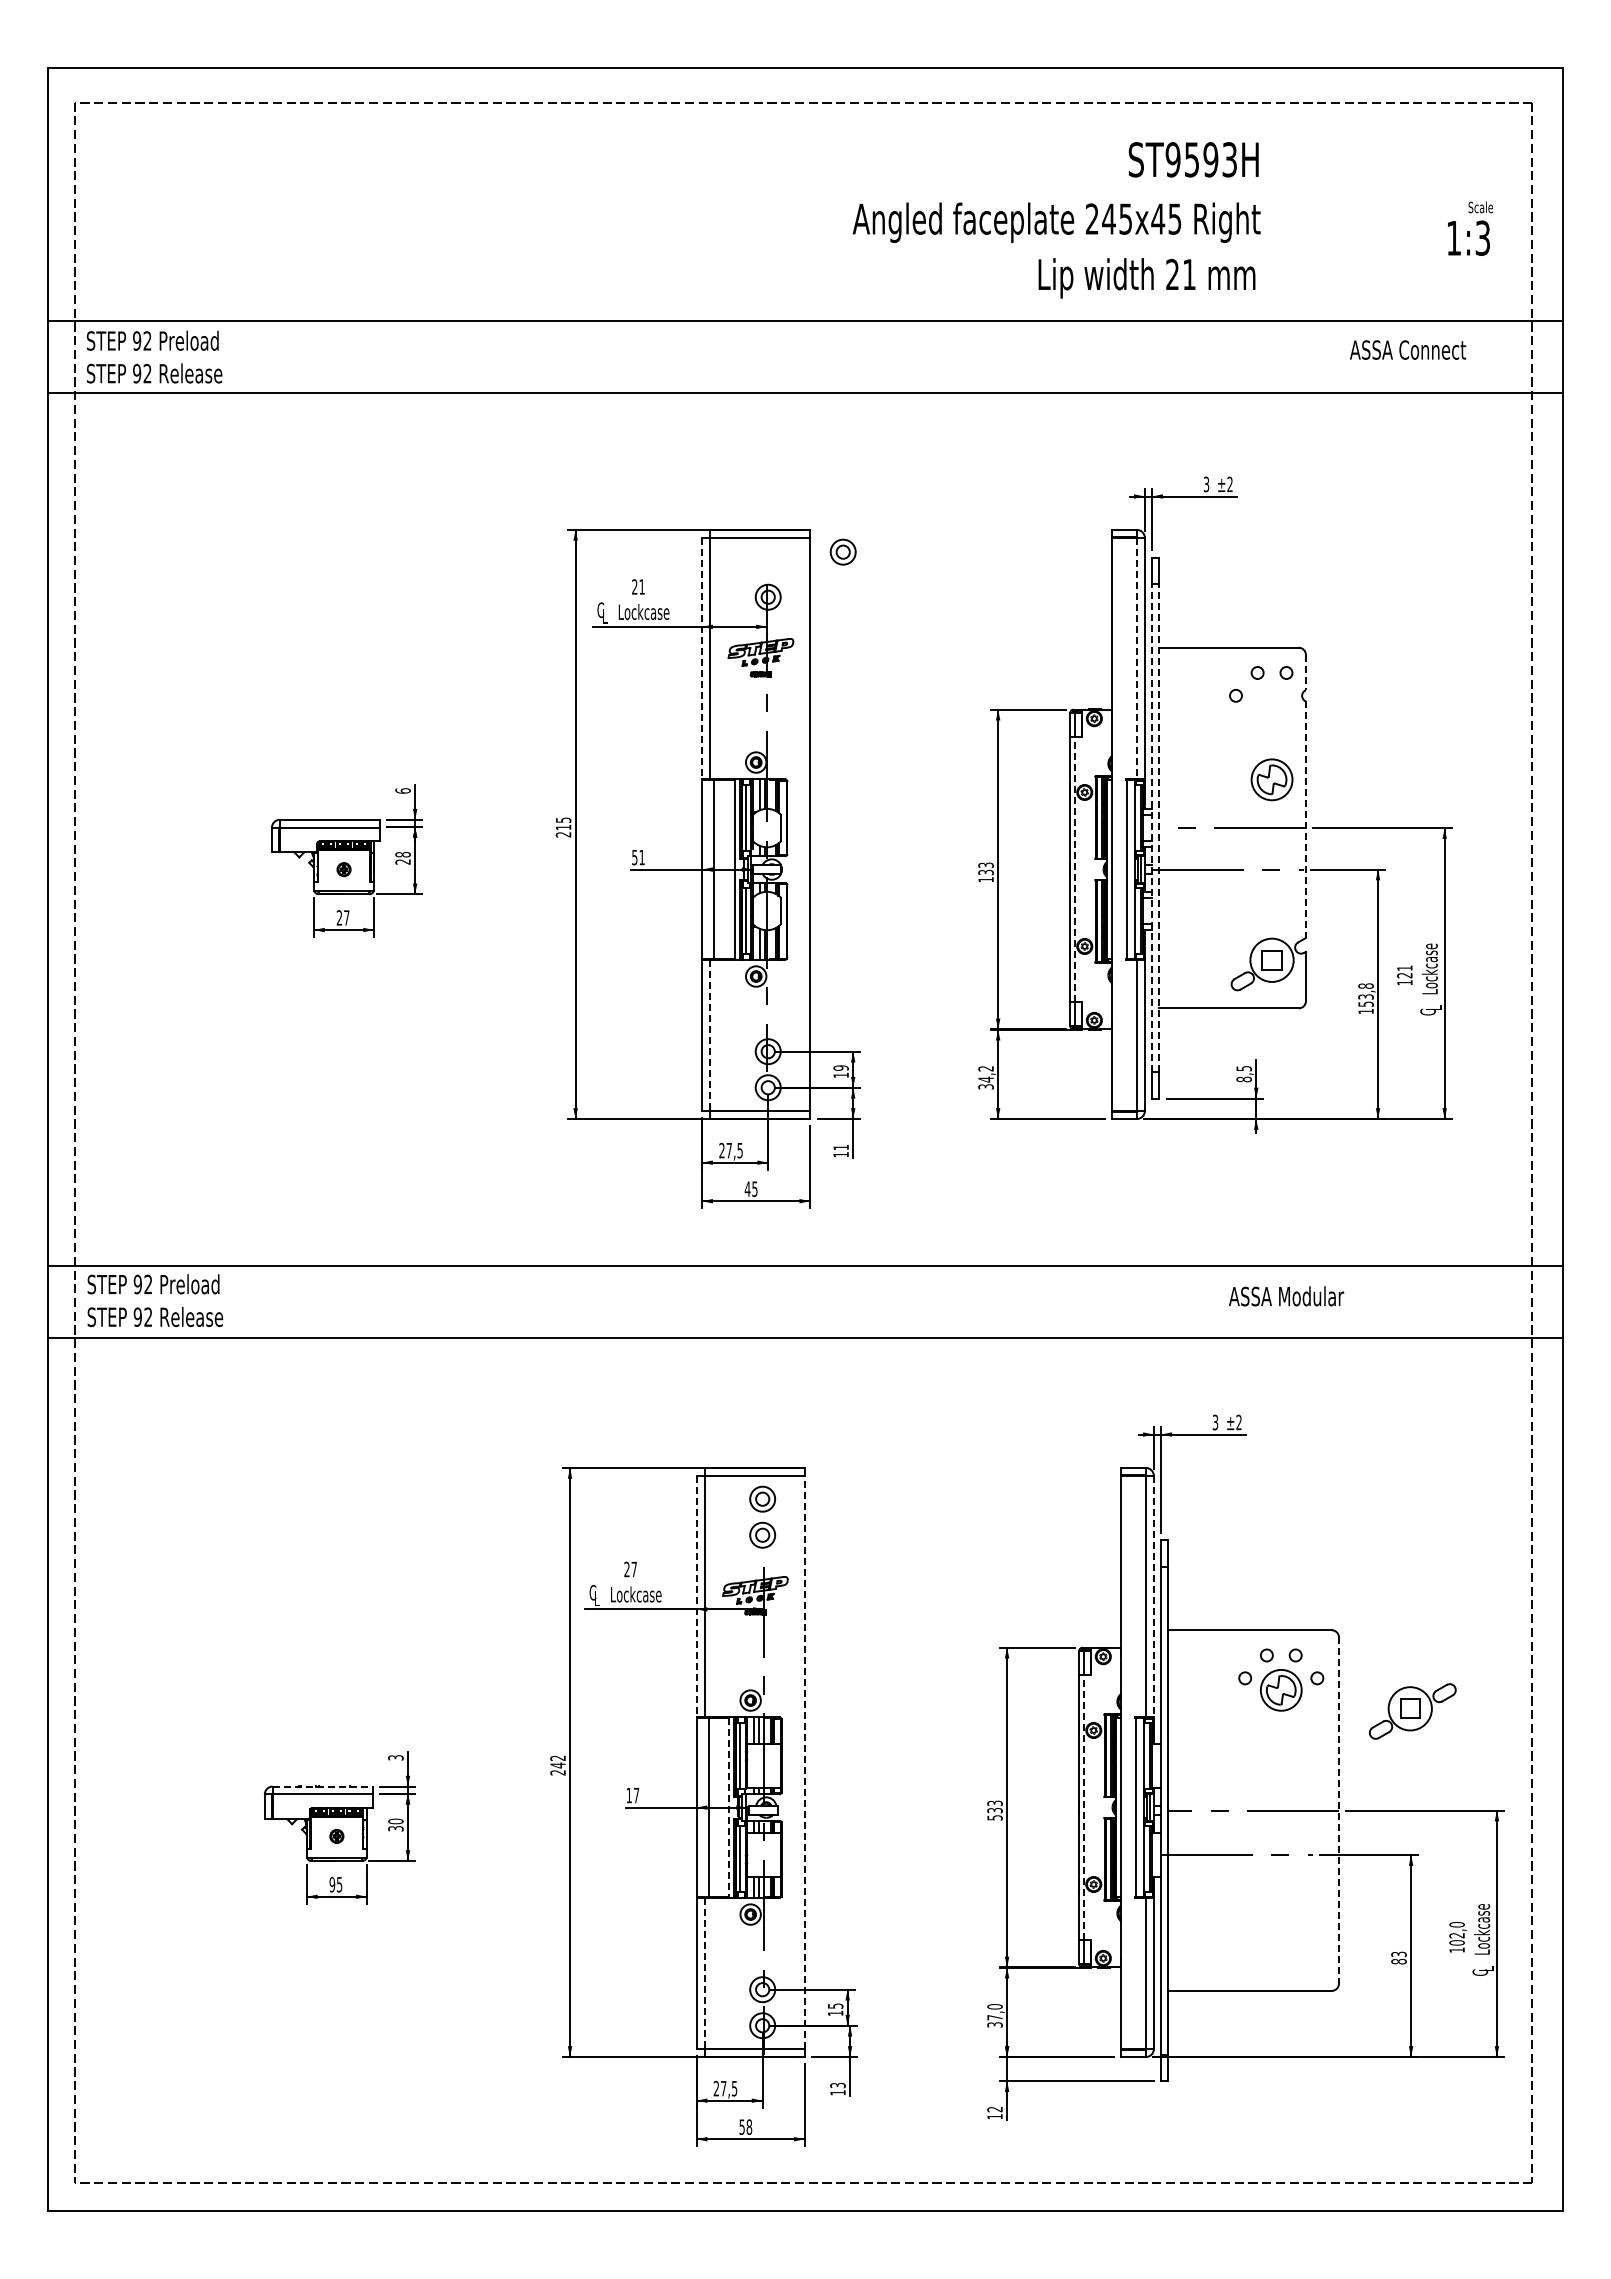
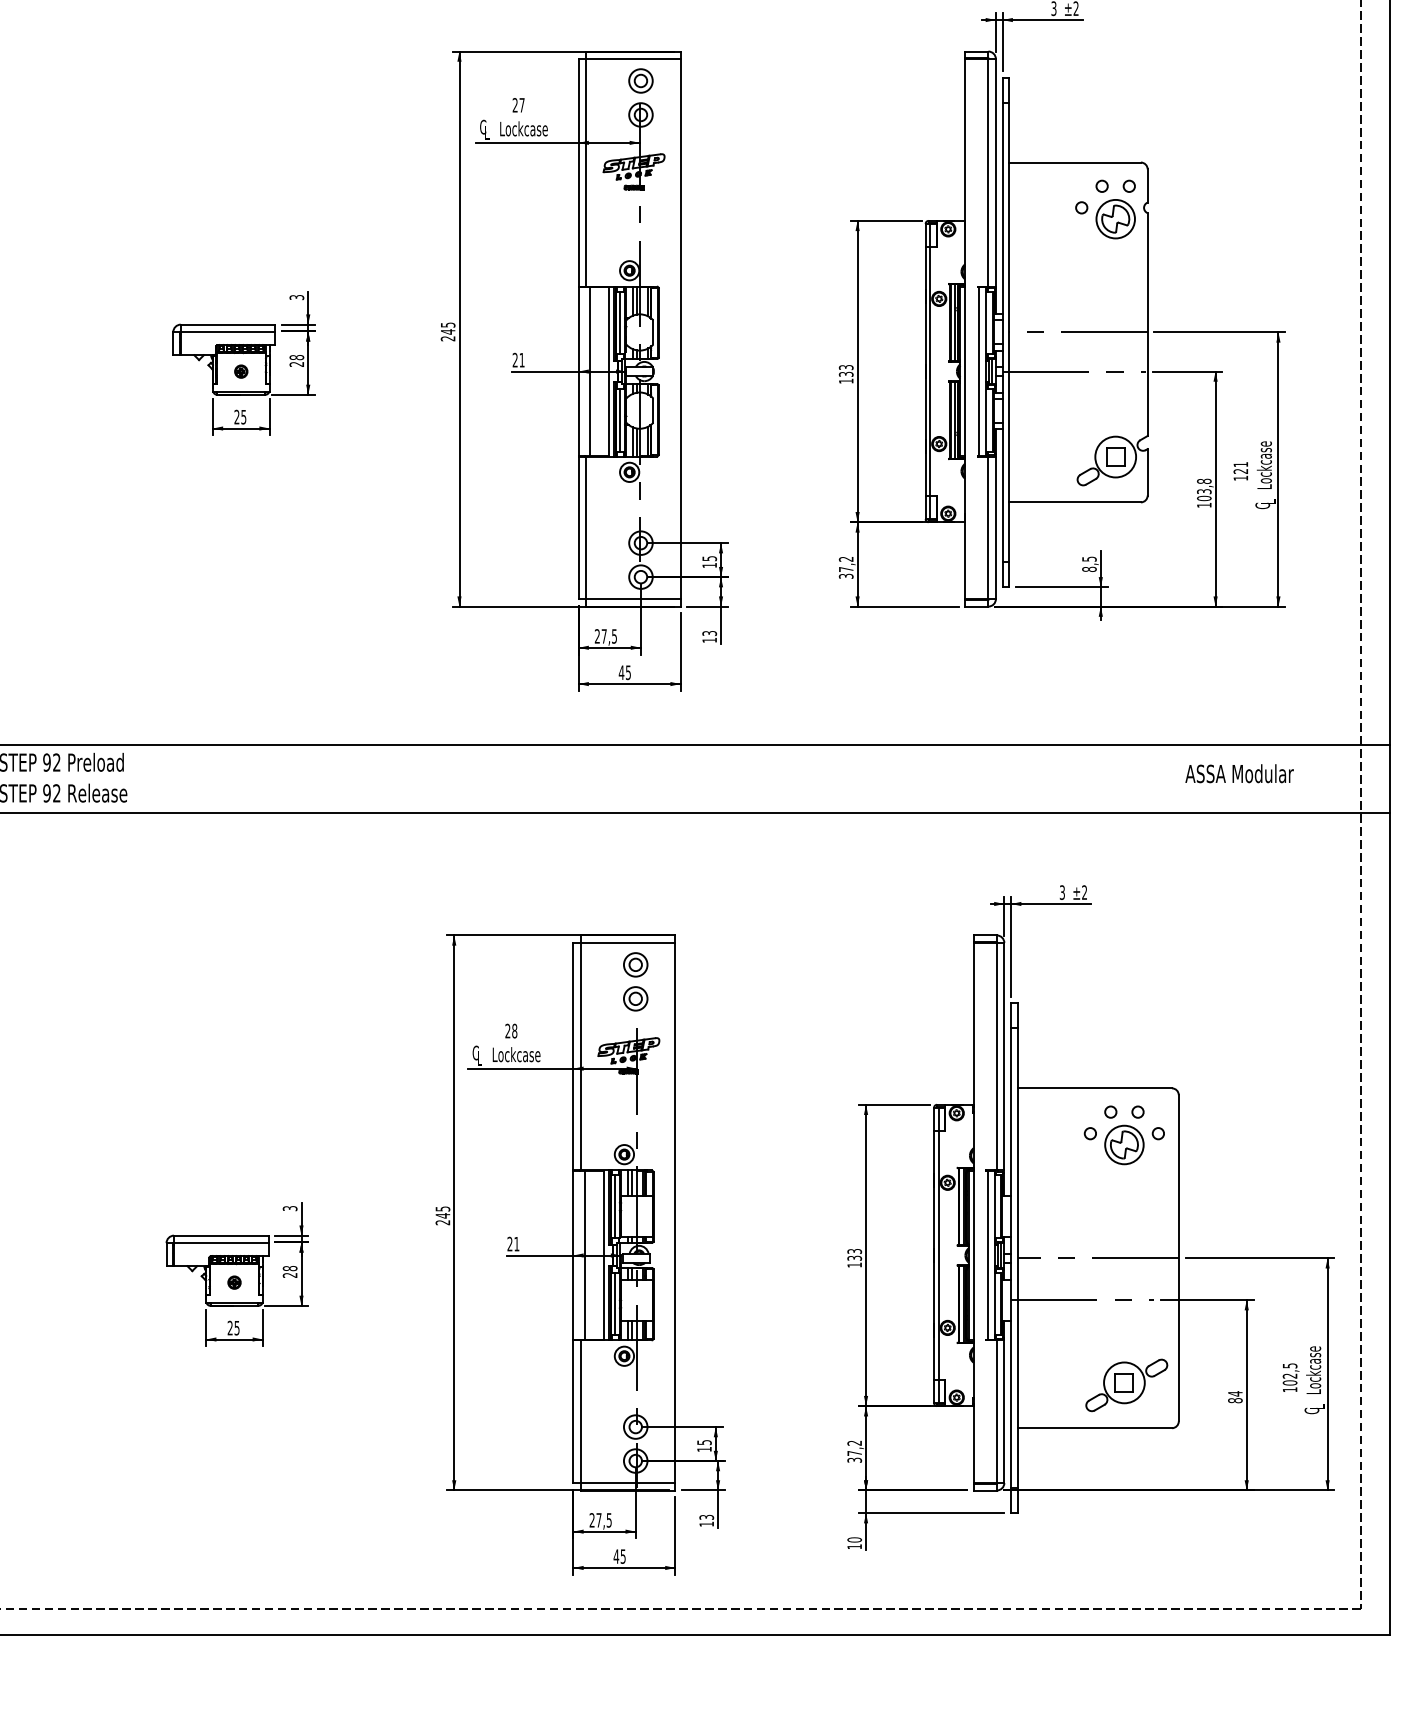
part: (842, 551) -> (640, 80), moved
text: (641, 586) -> (521, 104), 21 -> 27
line: (702, 658) -> (579, 172), dashed -> solid
line: (1136, 658) -> (987, 172), dashed -> solid
line: (1305, 672) -> (1147, 185), dashed -> solid
part: (1271, 779) -> (1115, 218), moved
text: (402, 790) -> (296, 297), 6 -> 3
line: (1305, 820) -> (1147, 325), dashed -> solid
text: (563, 827) -> (448, 331), 215 -> 245
line: (1152, 827) -> (1003, 331), dashed -> solid
line: (1159, 827) -> (1009, 331), dashed -> solid
text: (634, 857) -> (514, 360), 51 -> 21
line: (1075, 869) -> (930, 371), dashed -> solid
text: (346, 917) -> (243, 416), 27 -> 25
text: (1365, 1004) -> (1203, 498), 153,8 -> 103,8
line: (710, 1035) -> (586, 527), dashed -> solid
text: (840, 1067) -> (709, 558), 19 -> 15
text: (985, 1079) -> (845, 569), 34,2 -> 37,2
text: (840, 1147) -> (709, 633), 11 -> 13
text: (1286, 1296) -> (1239, 773), moved
text: (634, 1569) -> (514, 1031), 27 -> 28
line: (696, 1596) -> (573, 1056), dashed -> solid
line: (1153, 1596) -> (1004, 1056), dashed -> solid
part: (1412, 1711) -> (1126, 1385), moved
text: (557, 1757) -> (442, 1208), 242 -> 245
line: (804, 1762) -> (675, 1212), dashed -> solid
line: (323, 1786) -> (221, 1235), dashed -> solid
text: (632, 1795) -> (513, 1244), 17 -> 21
line: (729, 1807) -> (604, 1255), dashed -> solid
line: (1084, 1807) -> (938, 1255), dashed -> solid
line: (1338, 1811) -> (1178, 1259), dashed -> solid
text: (994, 1817) -> (854, 1264), 533 -> 133
text: (395, 1824) -> (289, 1271), 30 -> 28
text: (332, 1884) -> (230, 1327), 95 -> 25
text: (1456, 1924) -> (1289, 1365), 102,0 -> 102,5
text: (1398, 1954) -> (1234, 1393), 83 -> 84
line: (704, 1973) -> (580, 1411), dashed -> solid
text: (994, 2006) -> (854, 1442), 37,0 -> 37,2
text: (994, 2109) -> (854, 1539), 12 -> 10
text: (745, 2126) -> (619, 1555), 58 -> 45

